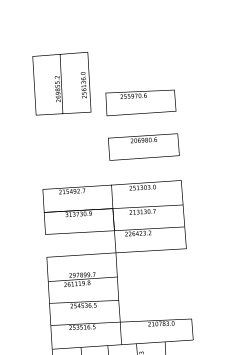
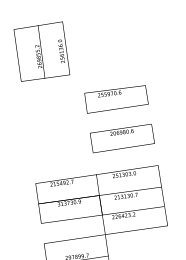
text: (61, 83) -> (41, 51), moved

